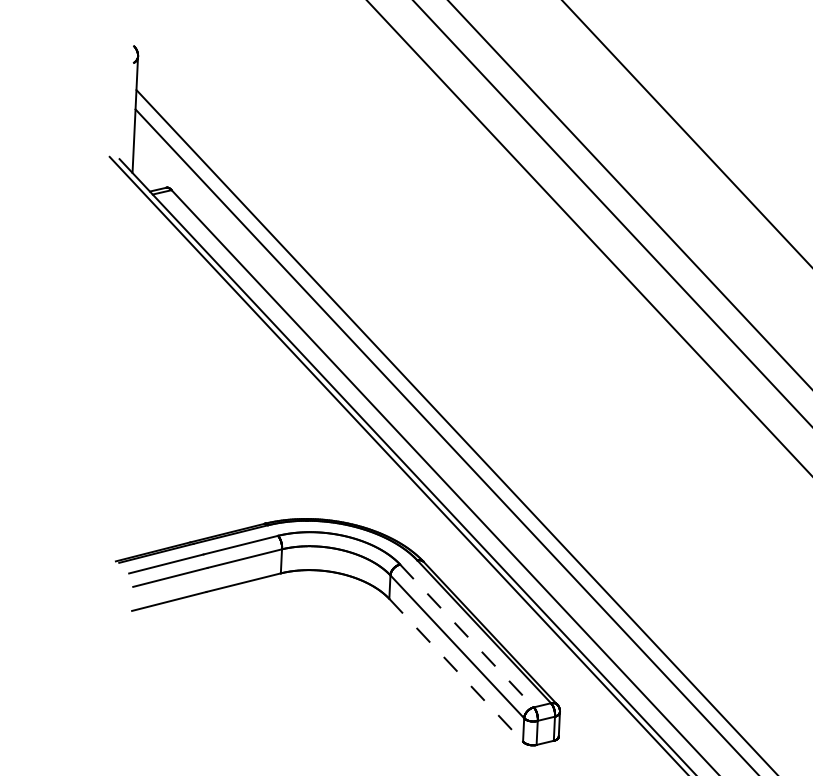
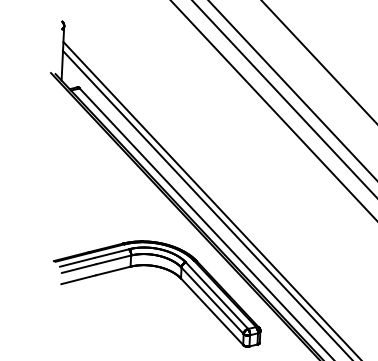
line: (467, 637) -> (217, 296), dashed -> solid
line: (457, 671) -> (212, 312), dashed -> solid

